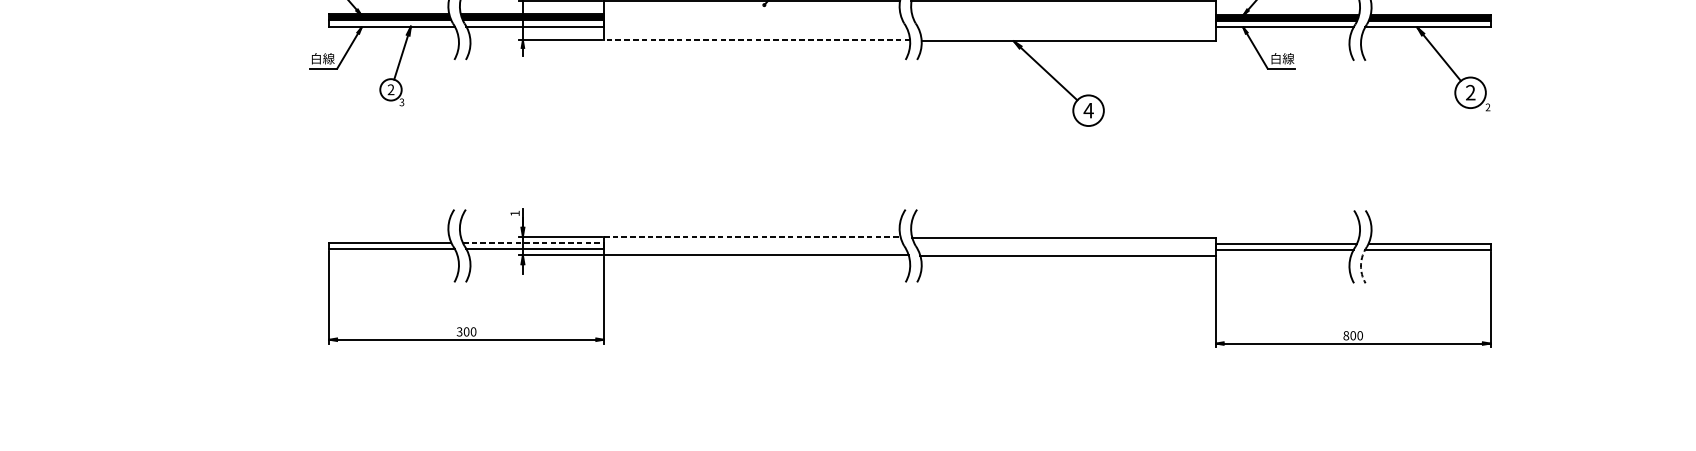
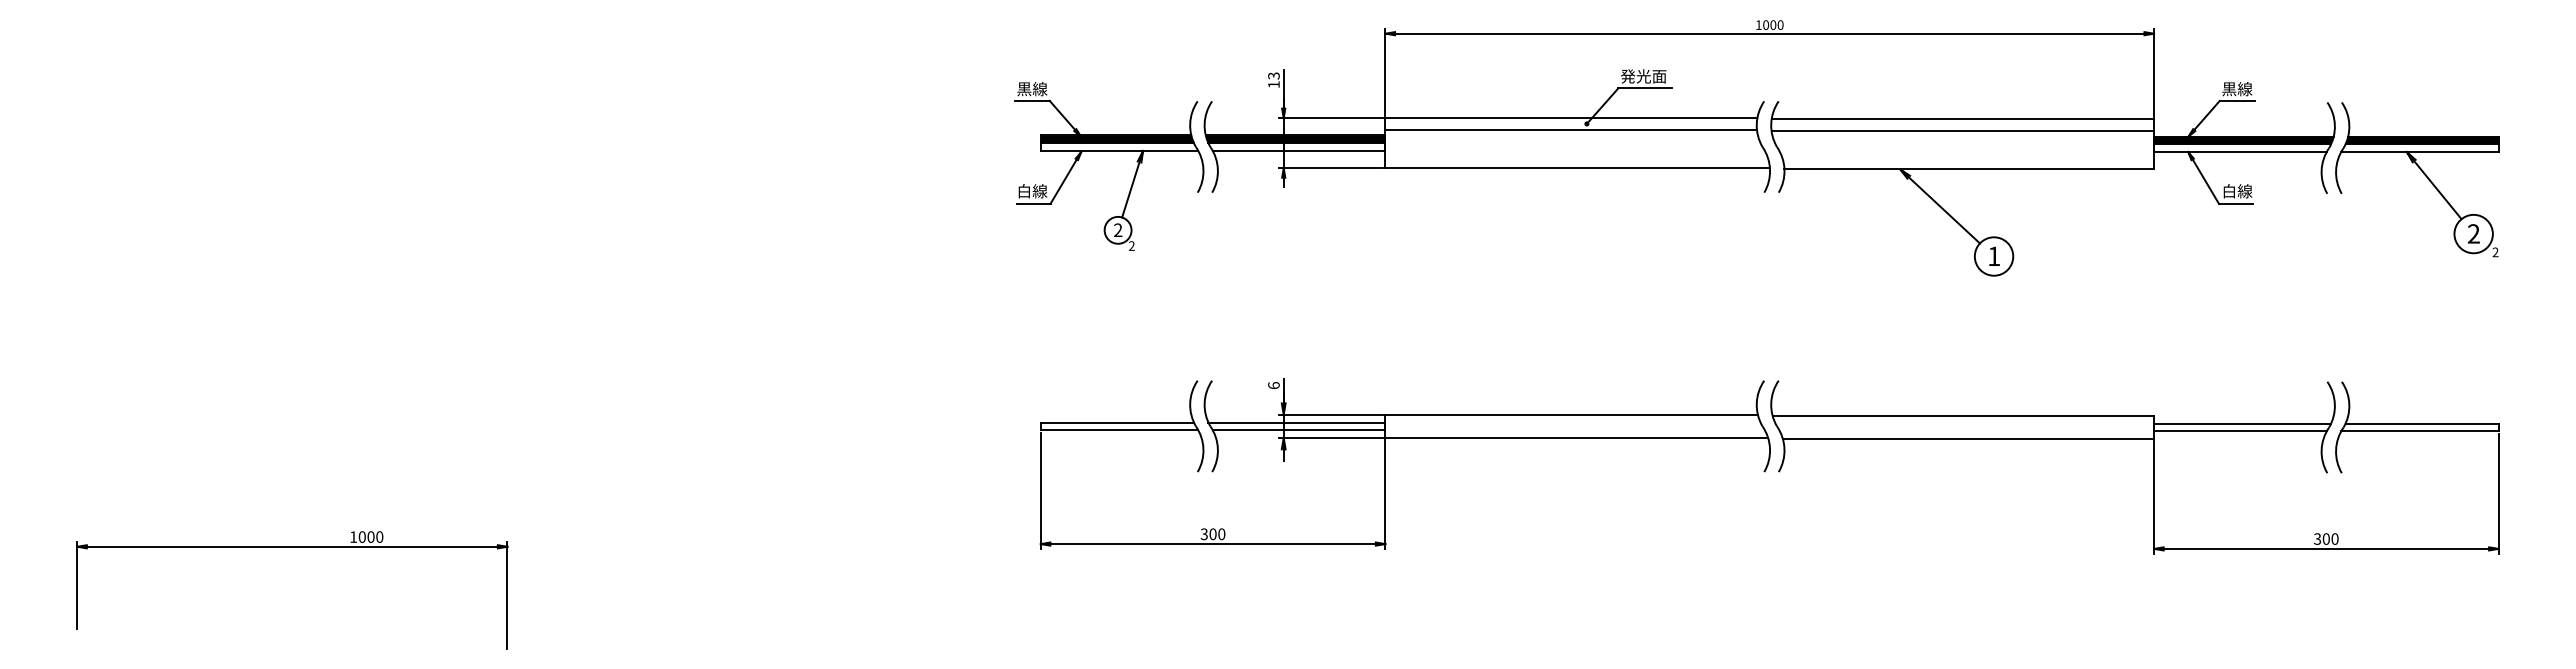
line: (751, 9) -> (1570, 129), added
line: (1063, 10) -> (1962, 130), added
line: (756, 40) -> (1577, 168), dashed -> solid
text: (401, 102) -> (1131, 246), 3 -> 2
text: (1088, 109) -> (1993, 255), 4 -> 1
text: (514, 213) -> (1273, 385), 1 -> 6
line: (752, 236) -> (1572, 414), dashed -> solid
line: (533, 242) -> (1296, 422), dashed -> solid
arc: (1361, 265) -> (2336, 450), dashed -> solid
text: (1346, 335) -> (2317, 538), 800 -> 300

